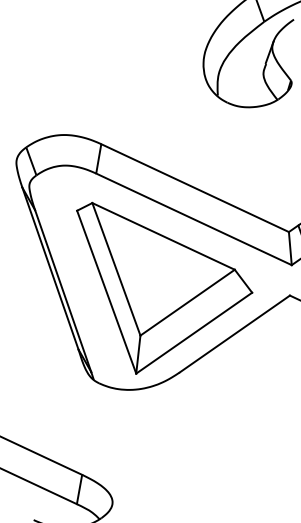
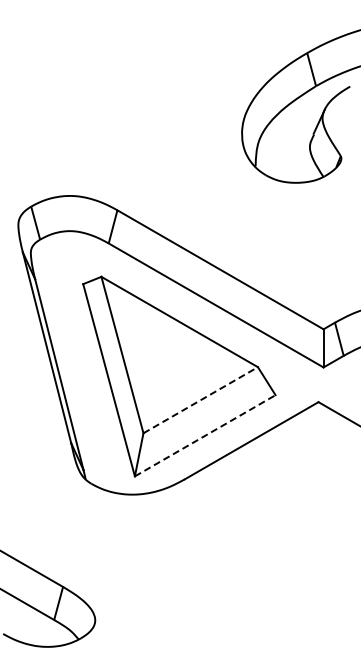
line: (188, 301) -> (201, 399), solid -> dashed
line: (194, 332) -> (205, 435), solid -> dashed

